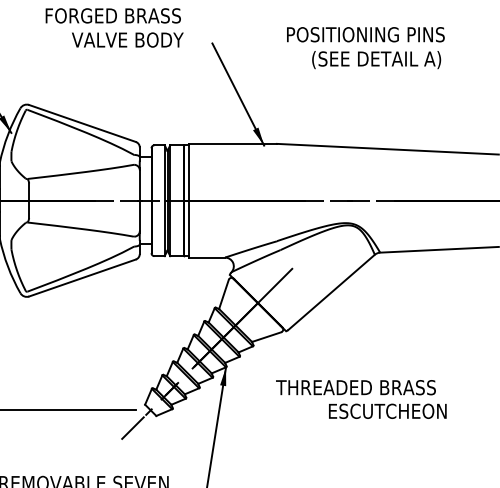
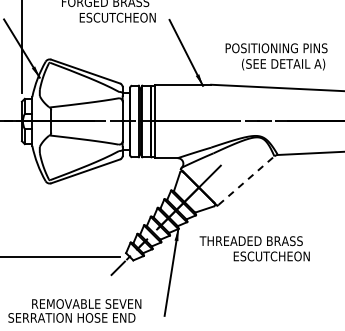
text: (131, 39) -> (117, 17), VALVE BODY -> ESCUTCHEON
text: (365, 47) -> (276, 56), moved
line: (331, 292) -> (246, 180), solid -> dashed
text: (361, 399) -> (254, 248), moved

